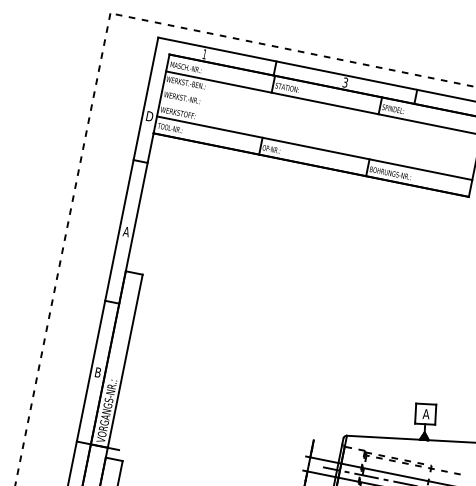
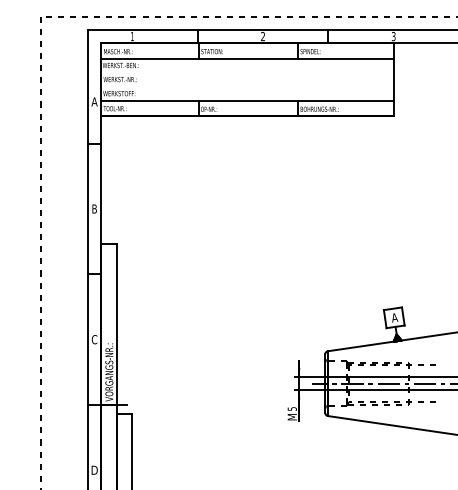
text: (345, 82) -> (263, 36), 3 -> 2
text: (149, 115) -> (94, 101), D -> A
text: (126, 231) -> (94, 208), A -> B
text: (98, 372) -> (94, 339), B -> C

